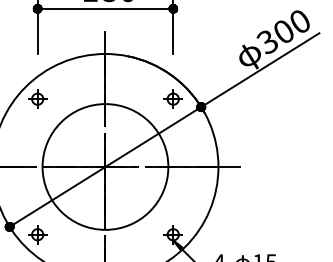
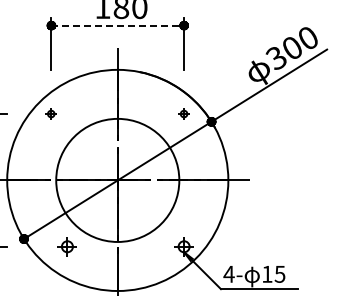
line: (106, 8) -> (118, 25), solid -> dashed
part: (36, 98) -> (50, 113), size x0.6
part: (172, 98) -> (183, 113), size x0.6
part: (36, 234) -> (66, 246), moved

